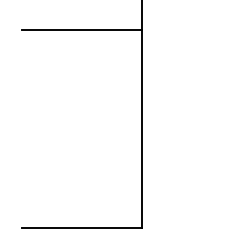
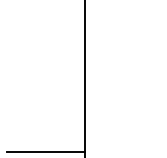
line: (81, 30) -> (46, 23), removed

